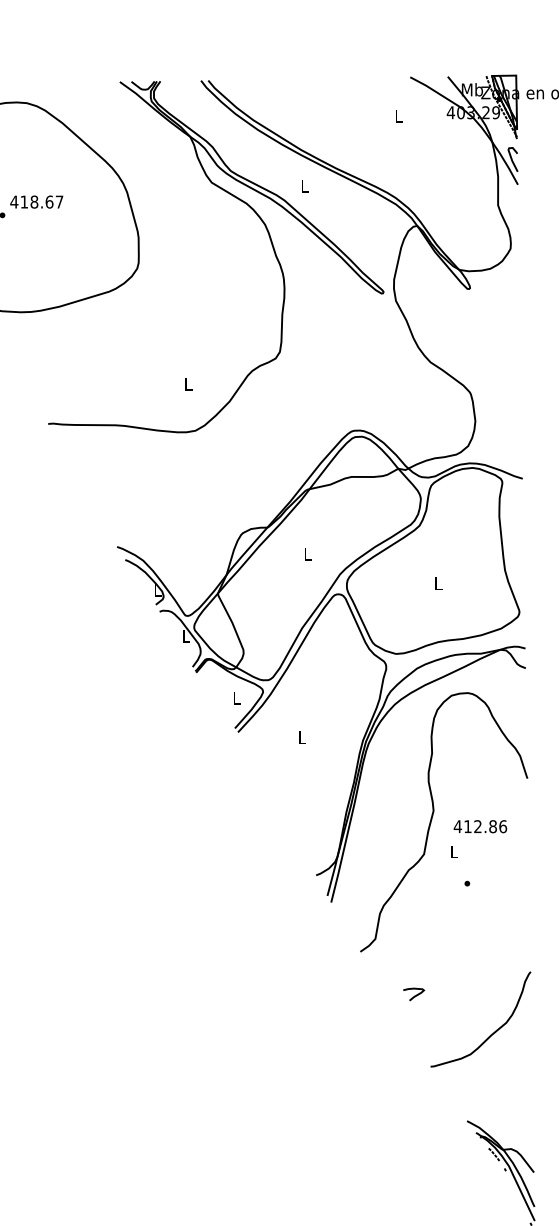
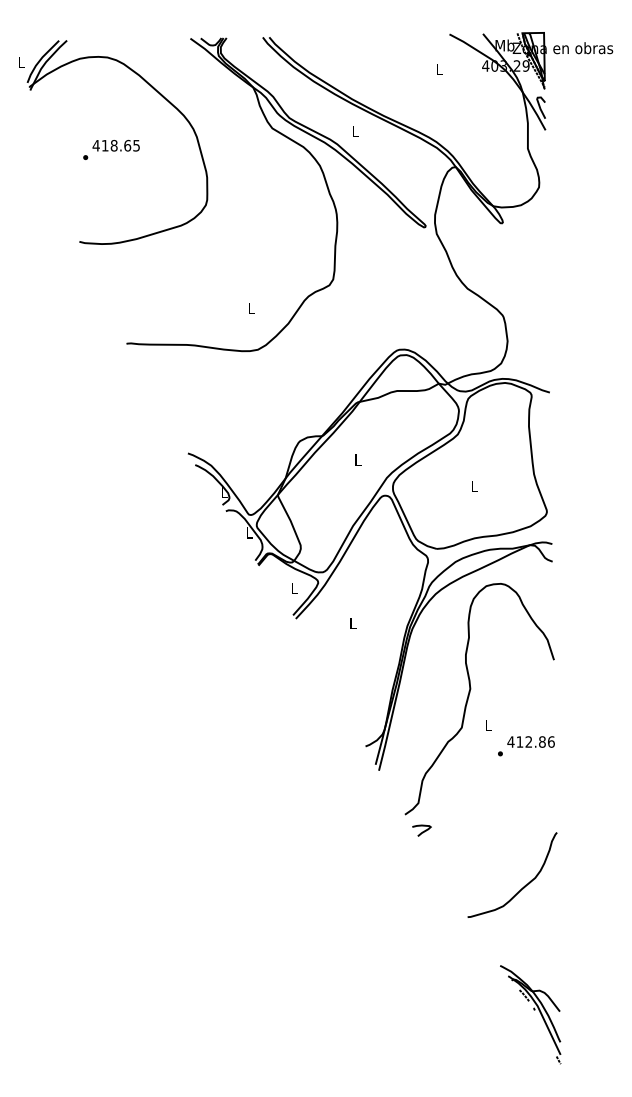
text: (59, 201) -> (136, 145), 418.67 -> 418.65
text: (479, 826) -> (530, 741), moved
curve: (414, 995) -> (422, 831), moved

